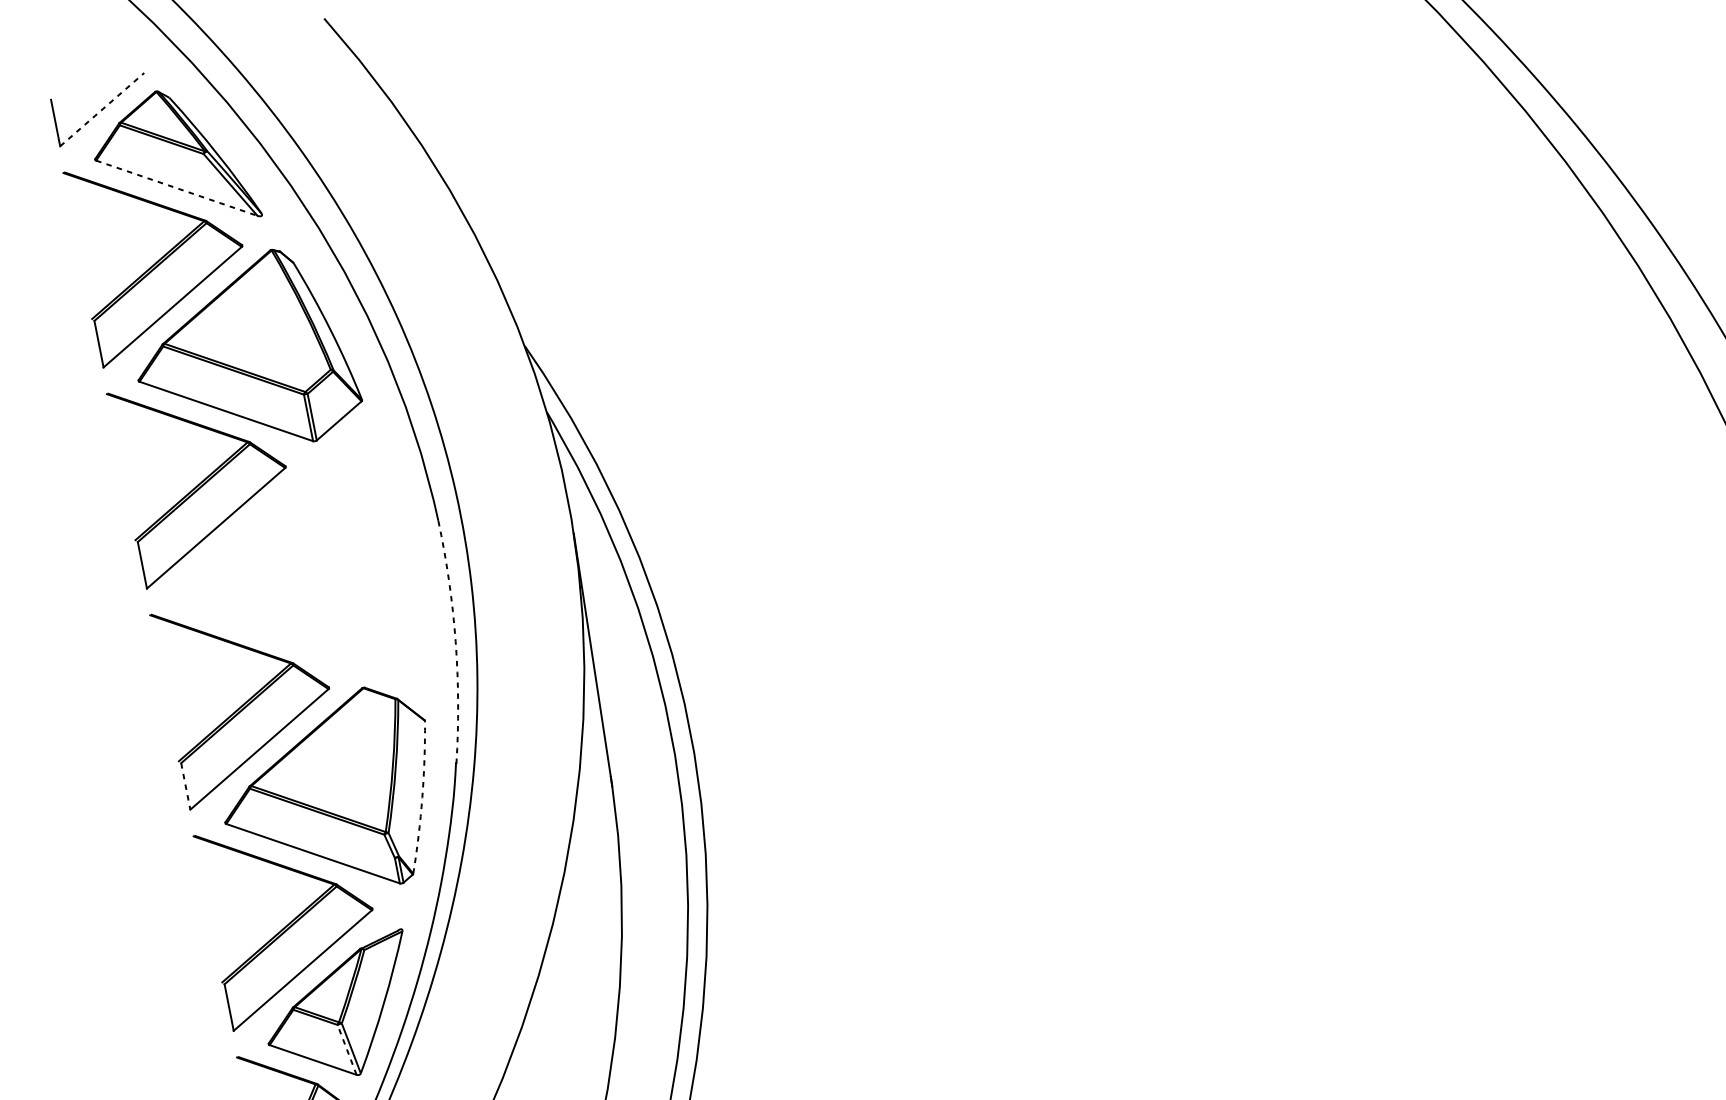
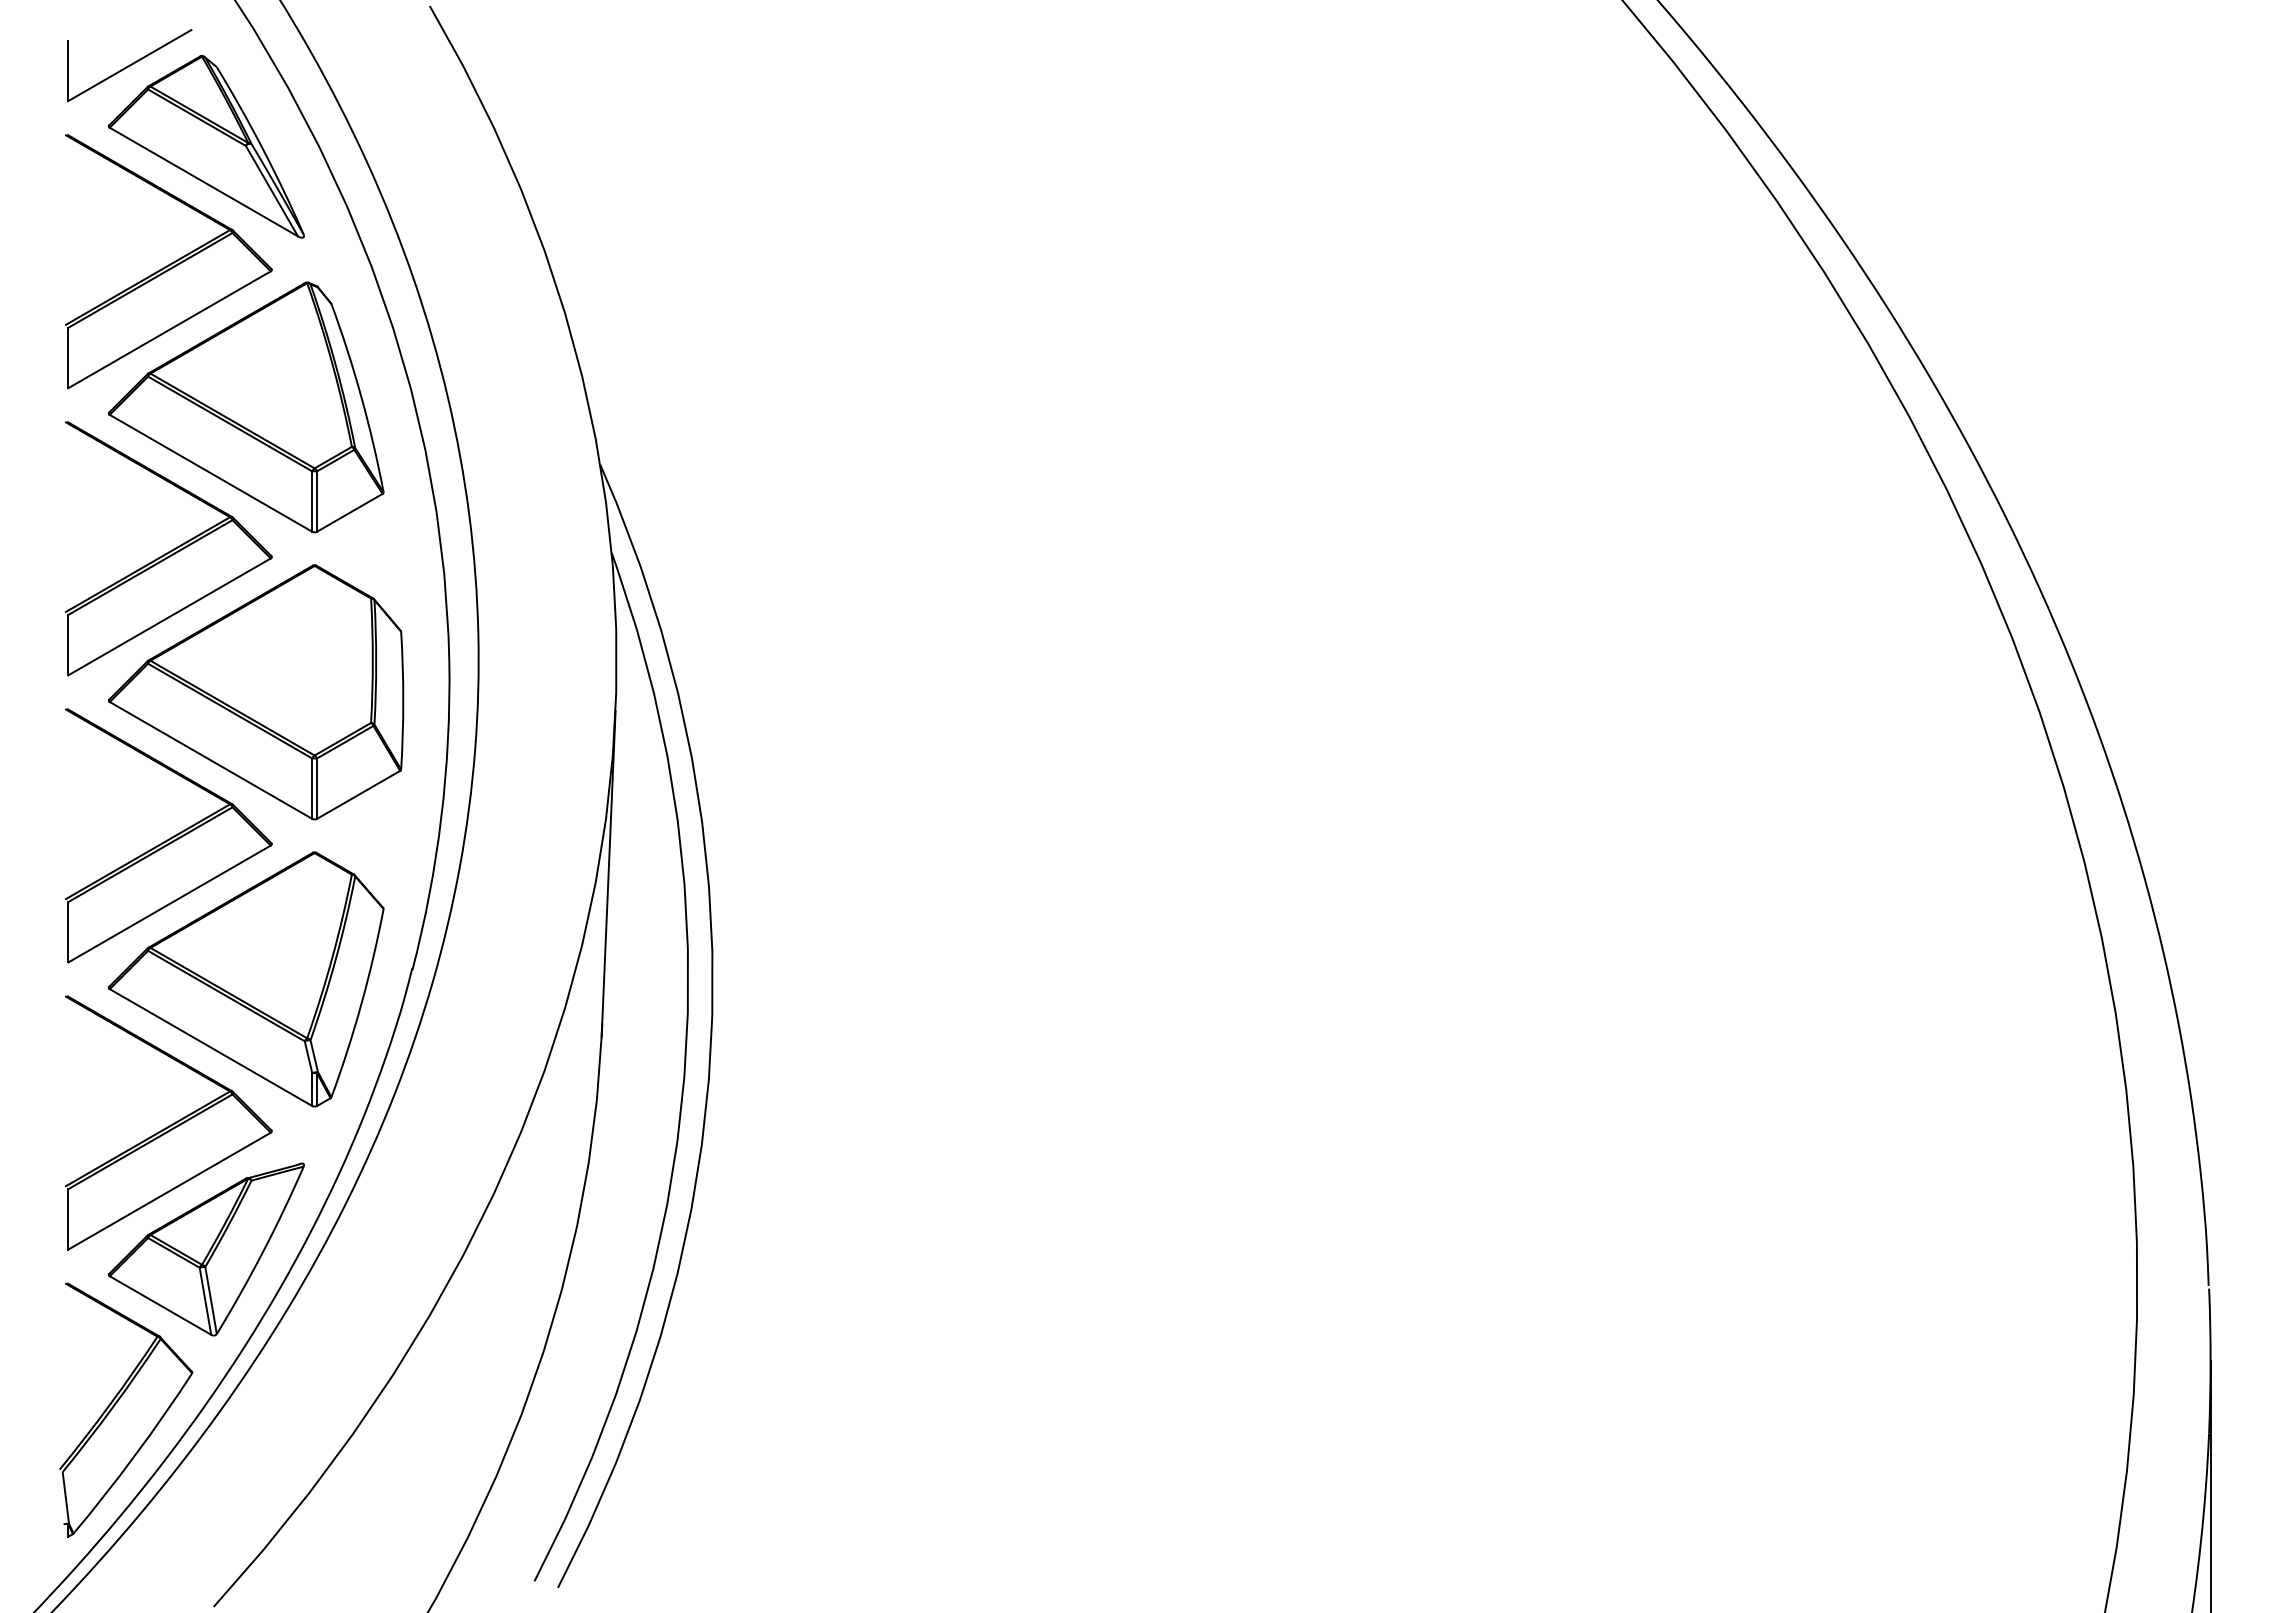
line: (102, 109) -> (130, 65), dashed -> solid
line: (176, 188) -> (203, 182), dashed -> solid
part: (293, 573) -> (255, 692), added
arc: (455, 641) -> (441, 817), dashed -> solid
line: (185, 786) -> (68, 932), dashed -> solid
arc: (422, 797) -> (361, 1004), dashed -> solid
line: (347, 1049) -> (205, 1300), dashed -> solid

